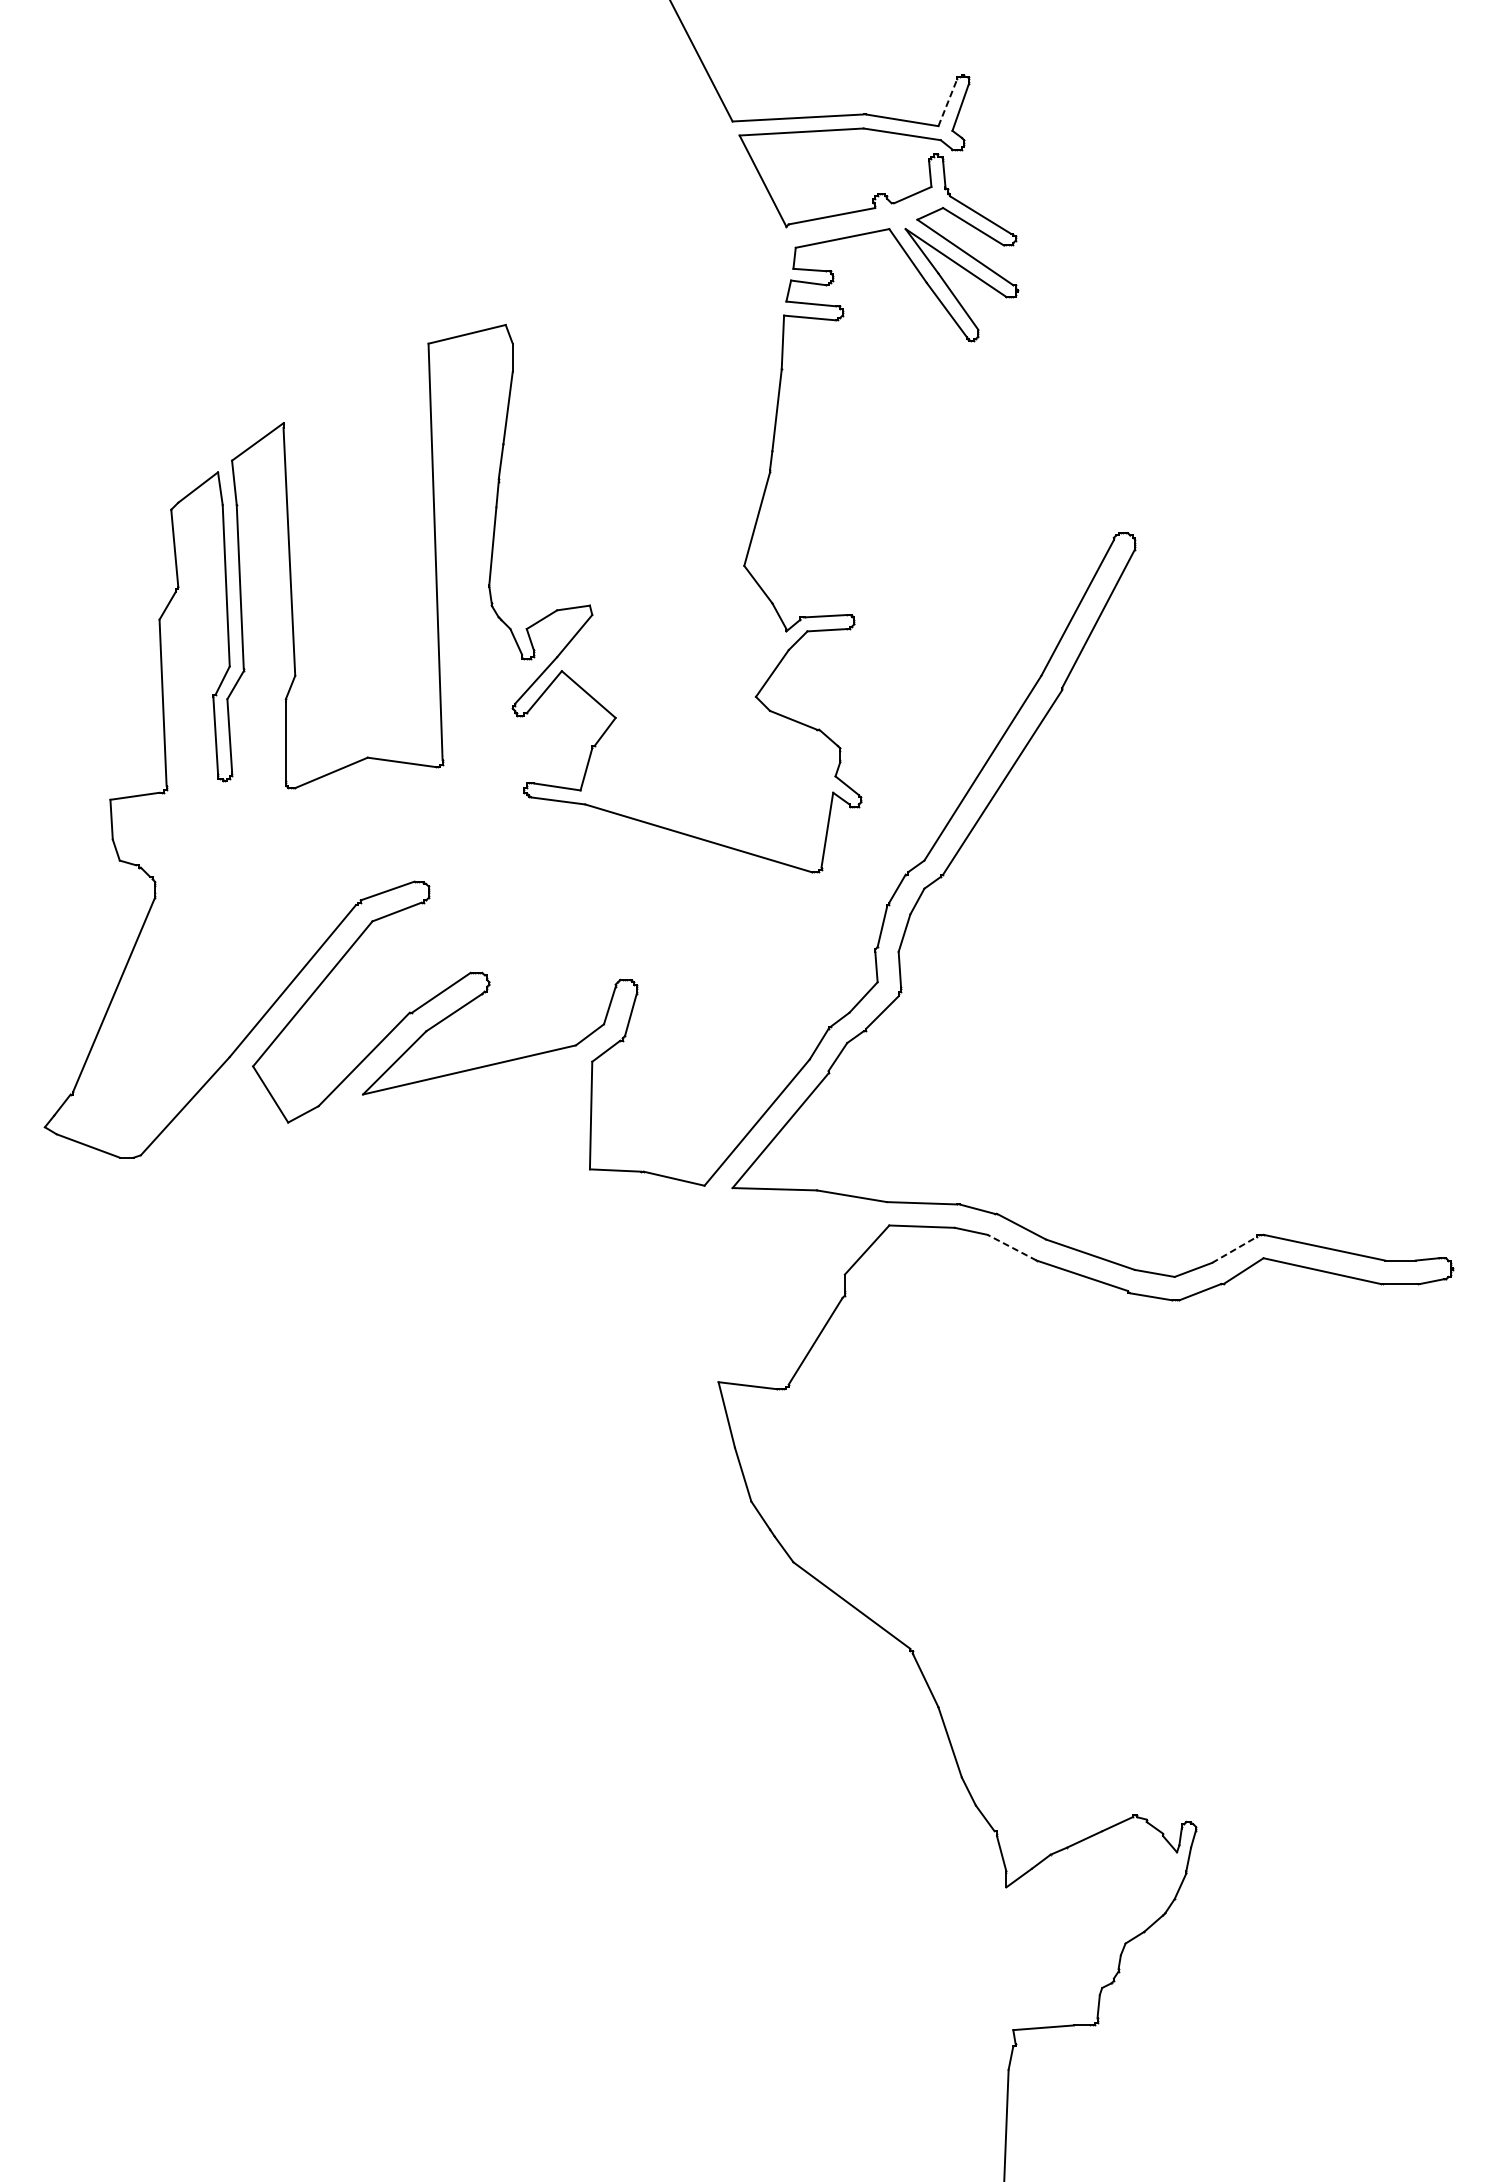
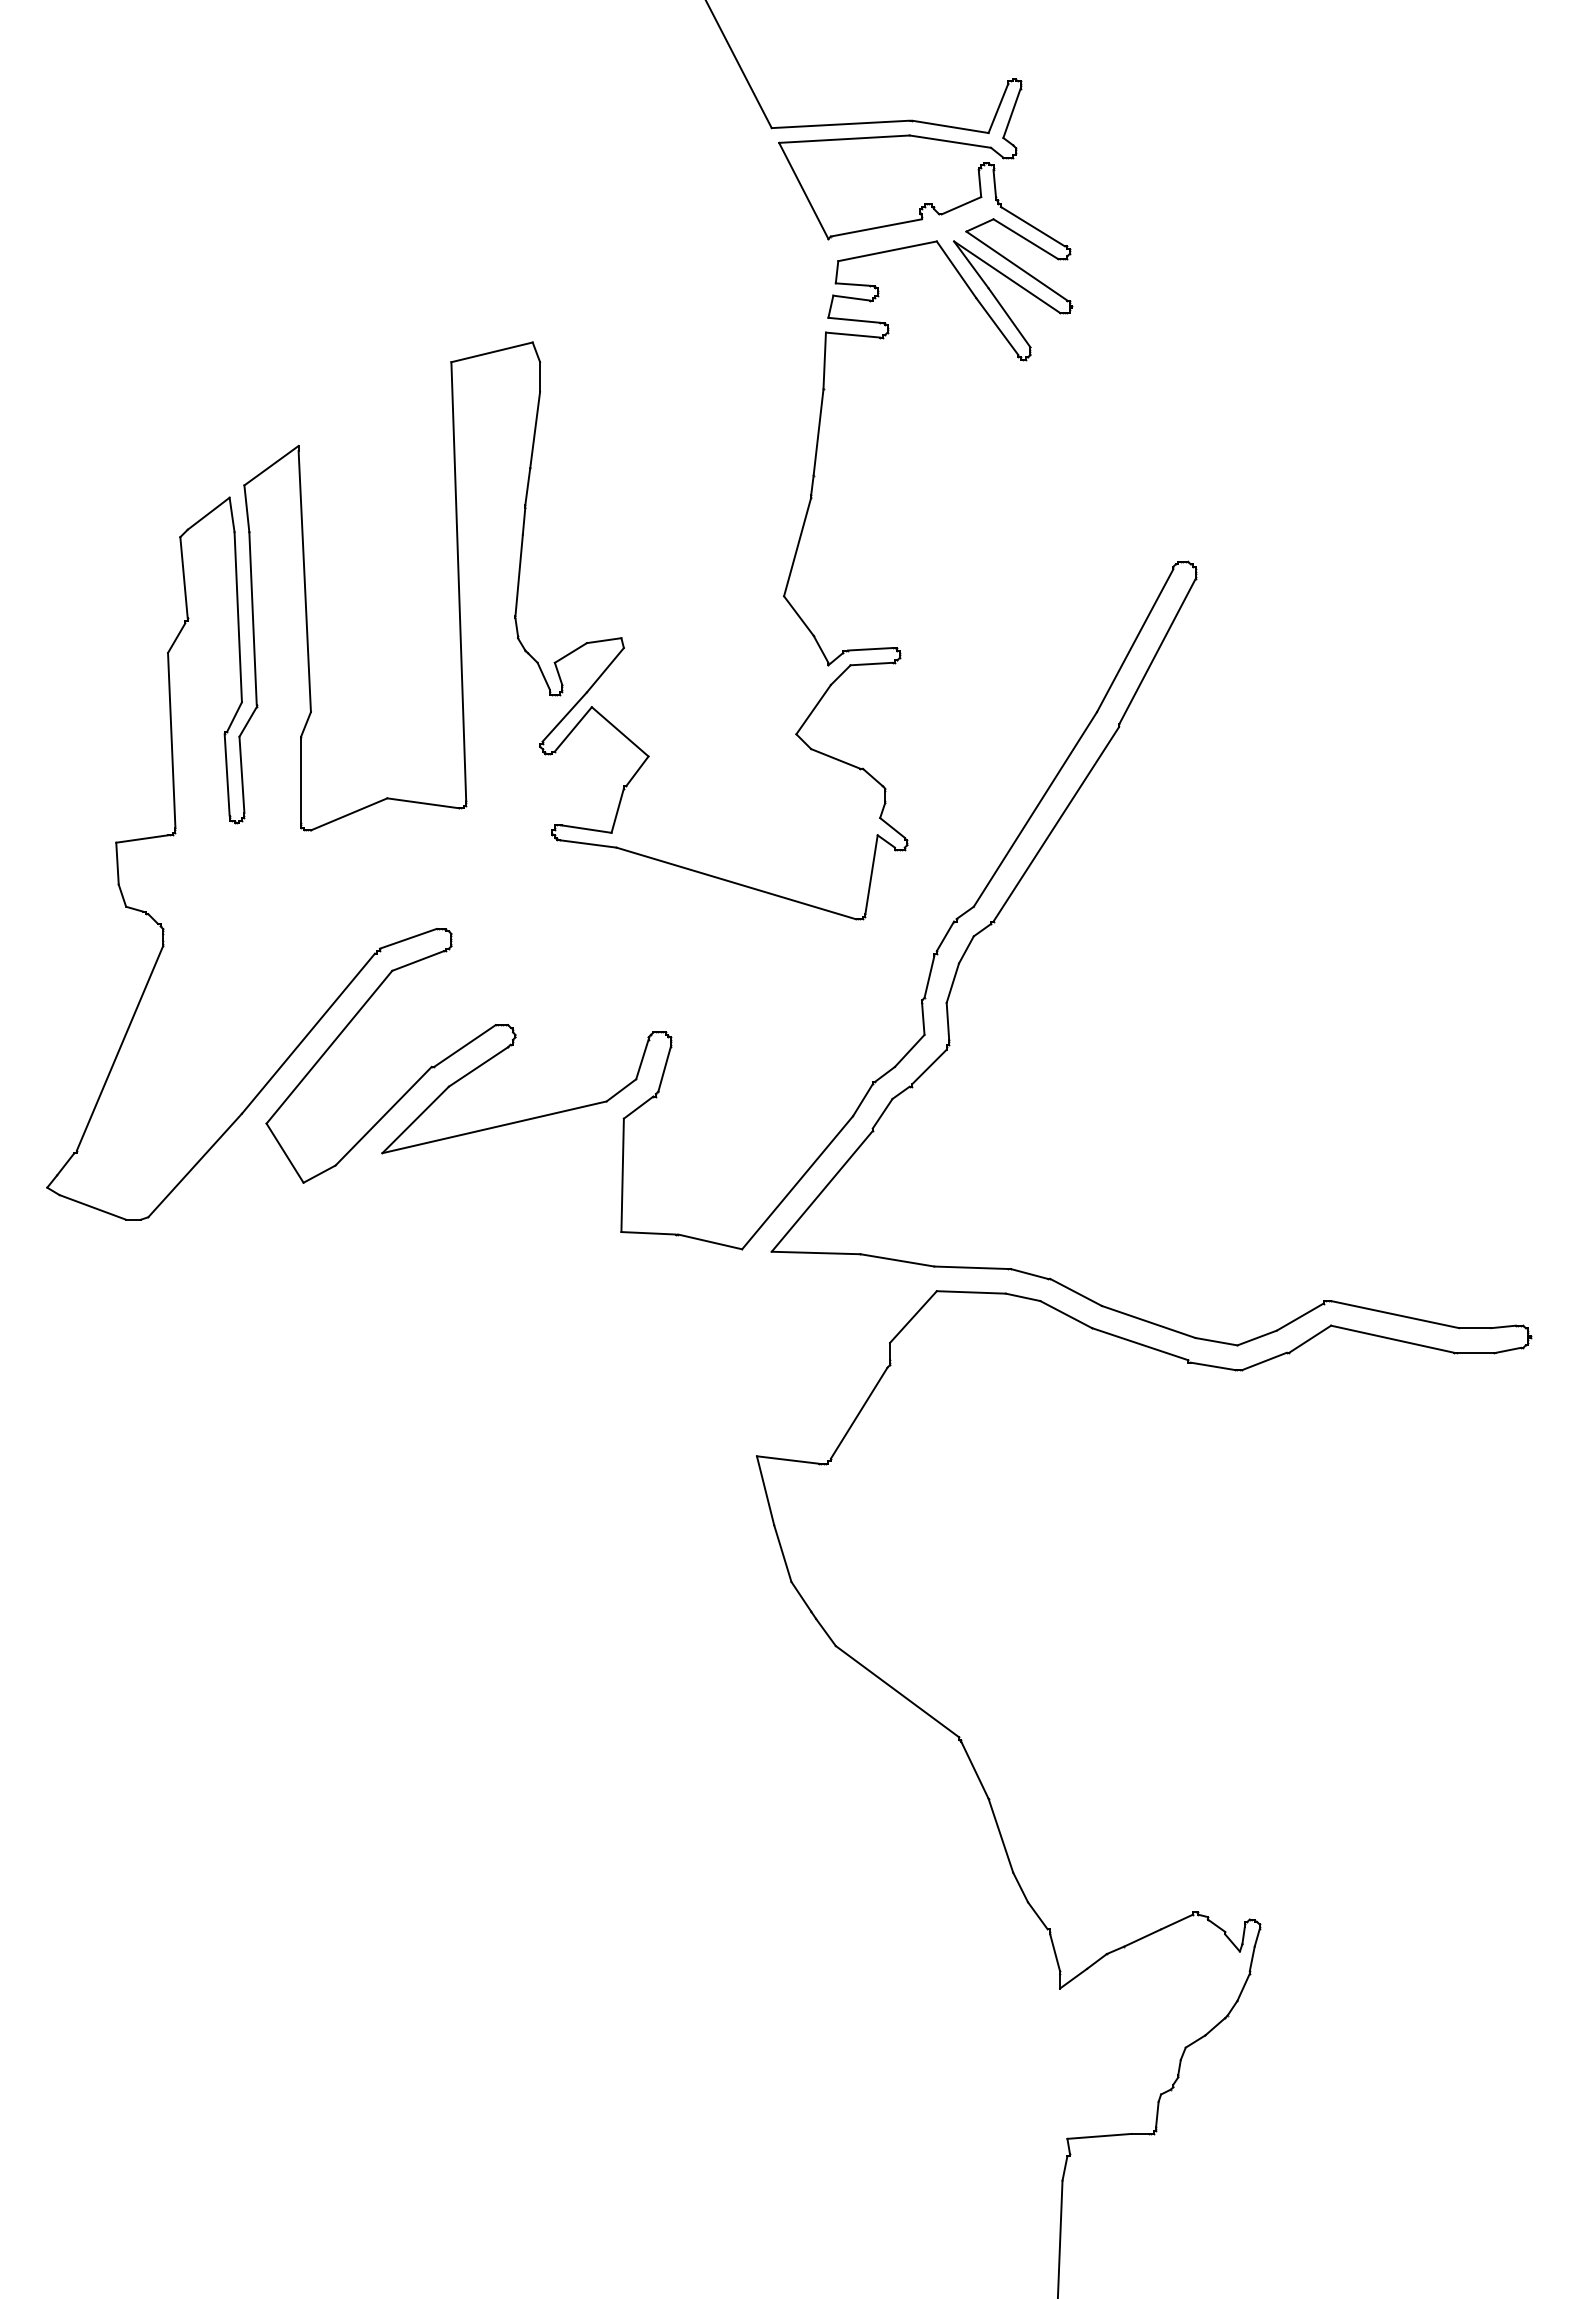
line: (947, 102) -> (998, 108), dashed -> solid
line: (1011, 1247) -> (1065, 1314), dashed -> solid
line: (1234, 1249) -> (1300, 1316), dashed -> solid

